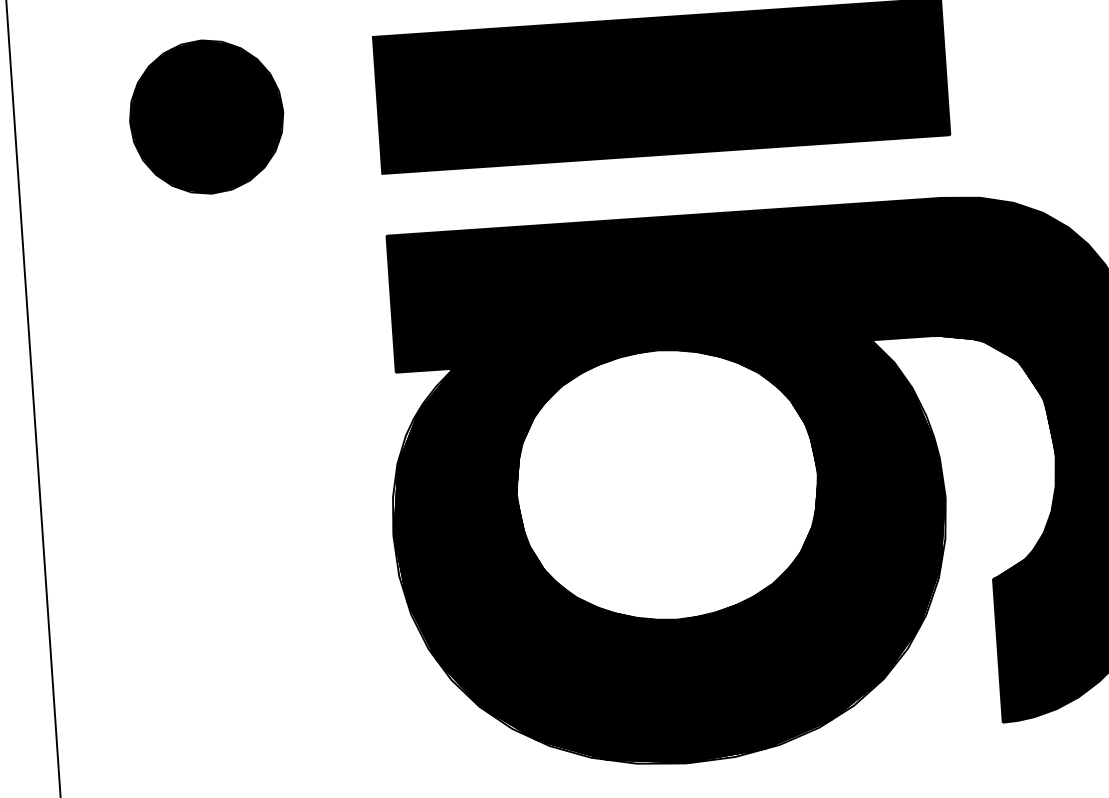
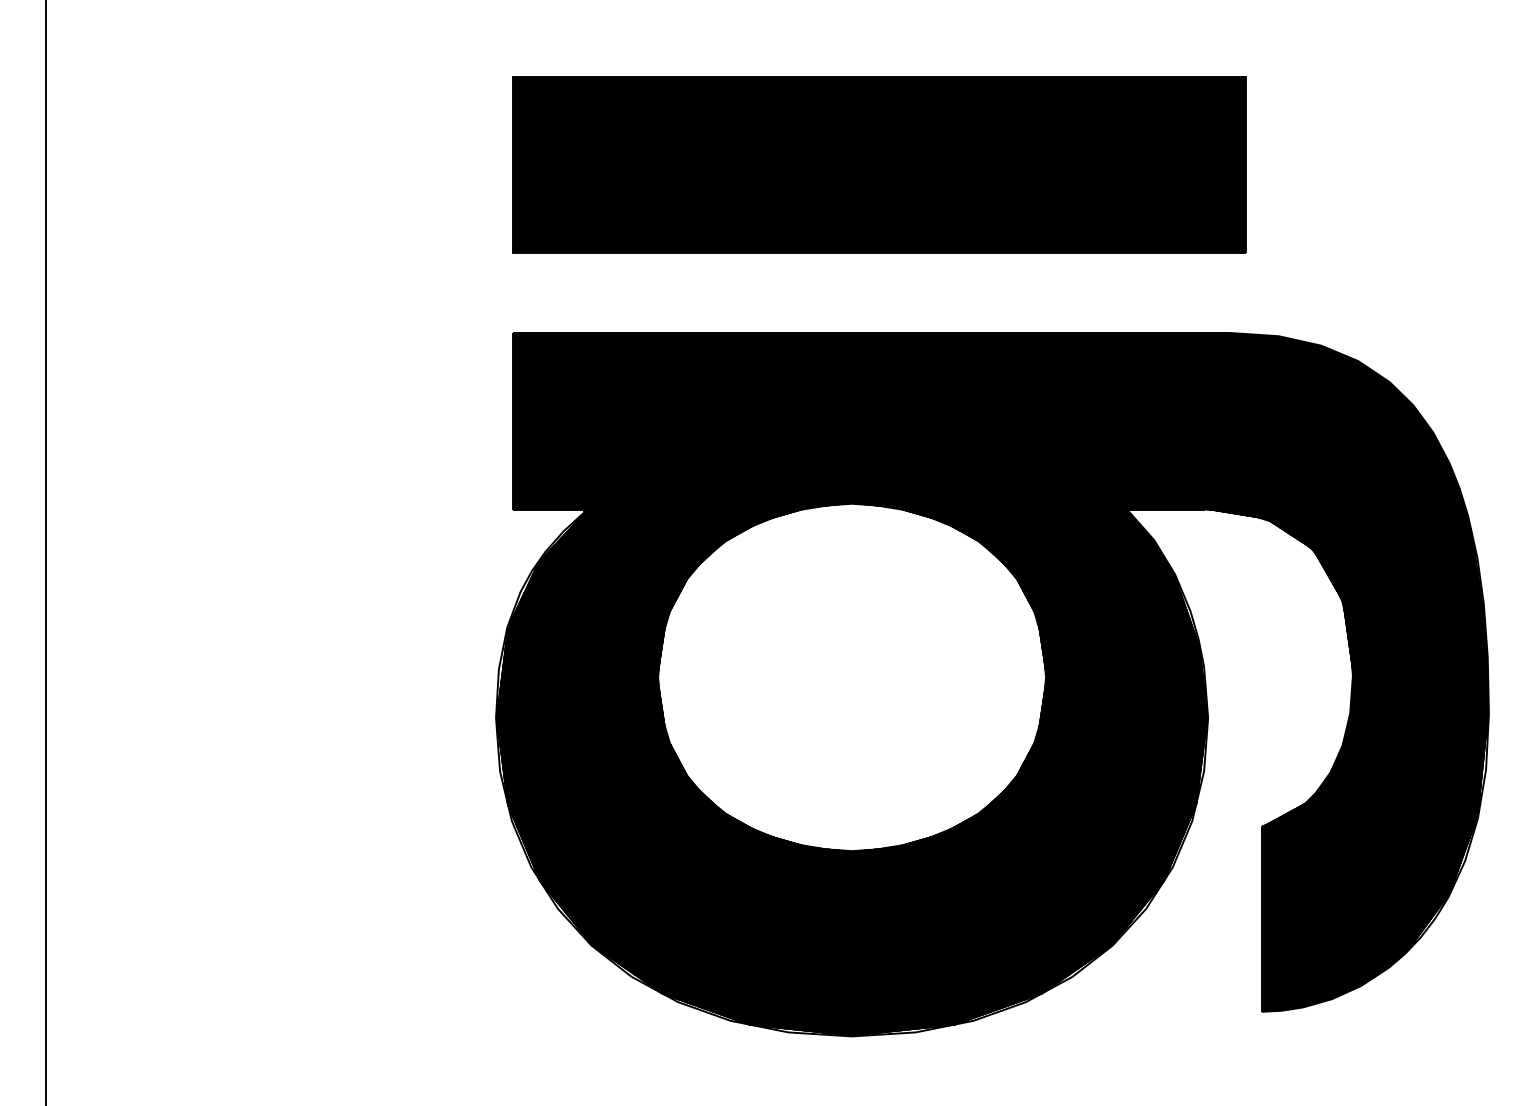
part: (206, 116) -> (292, 164), removed

